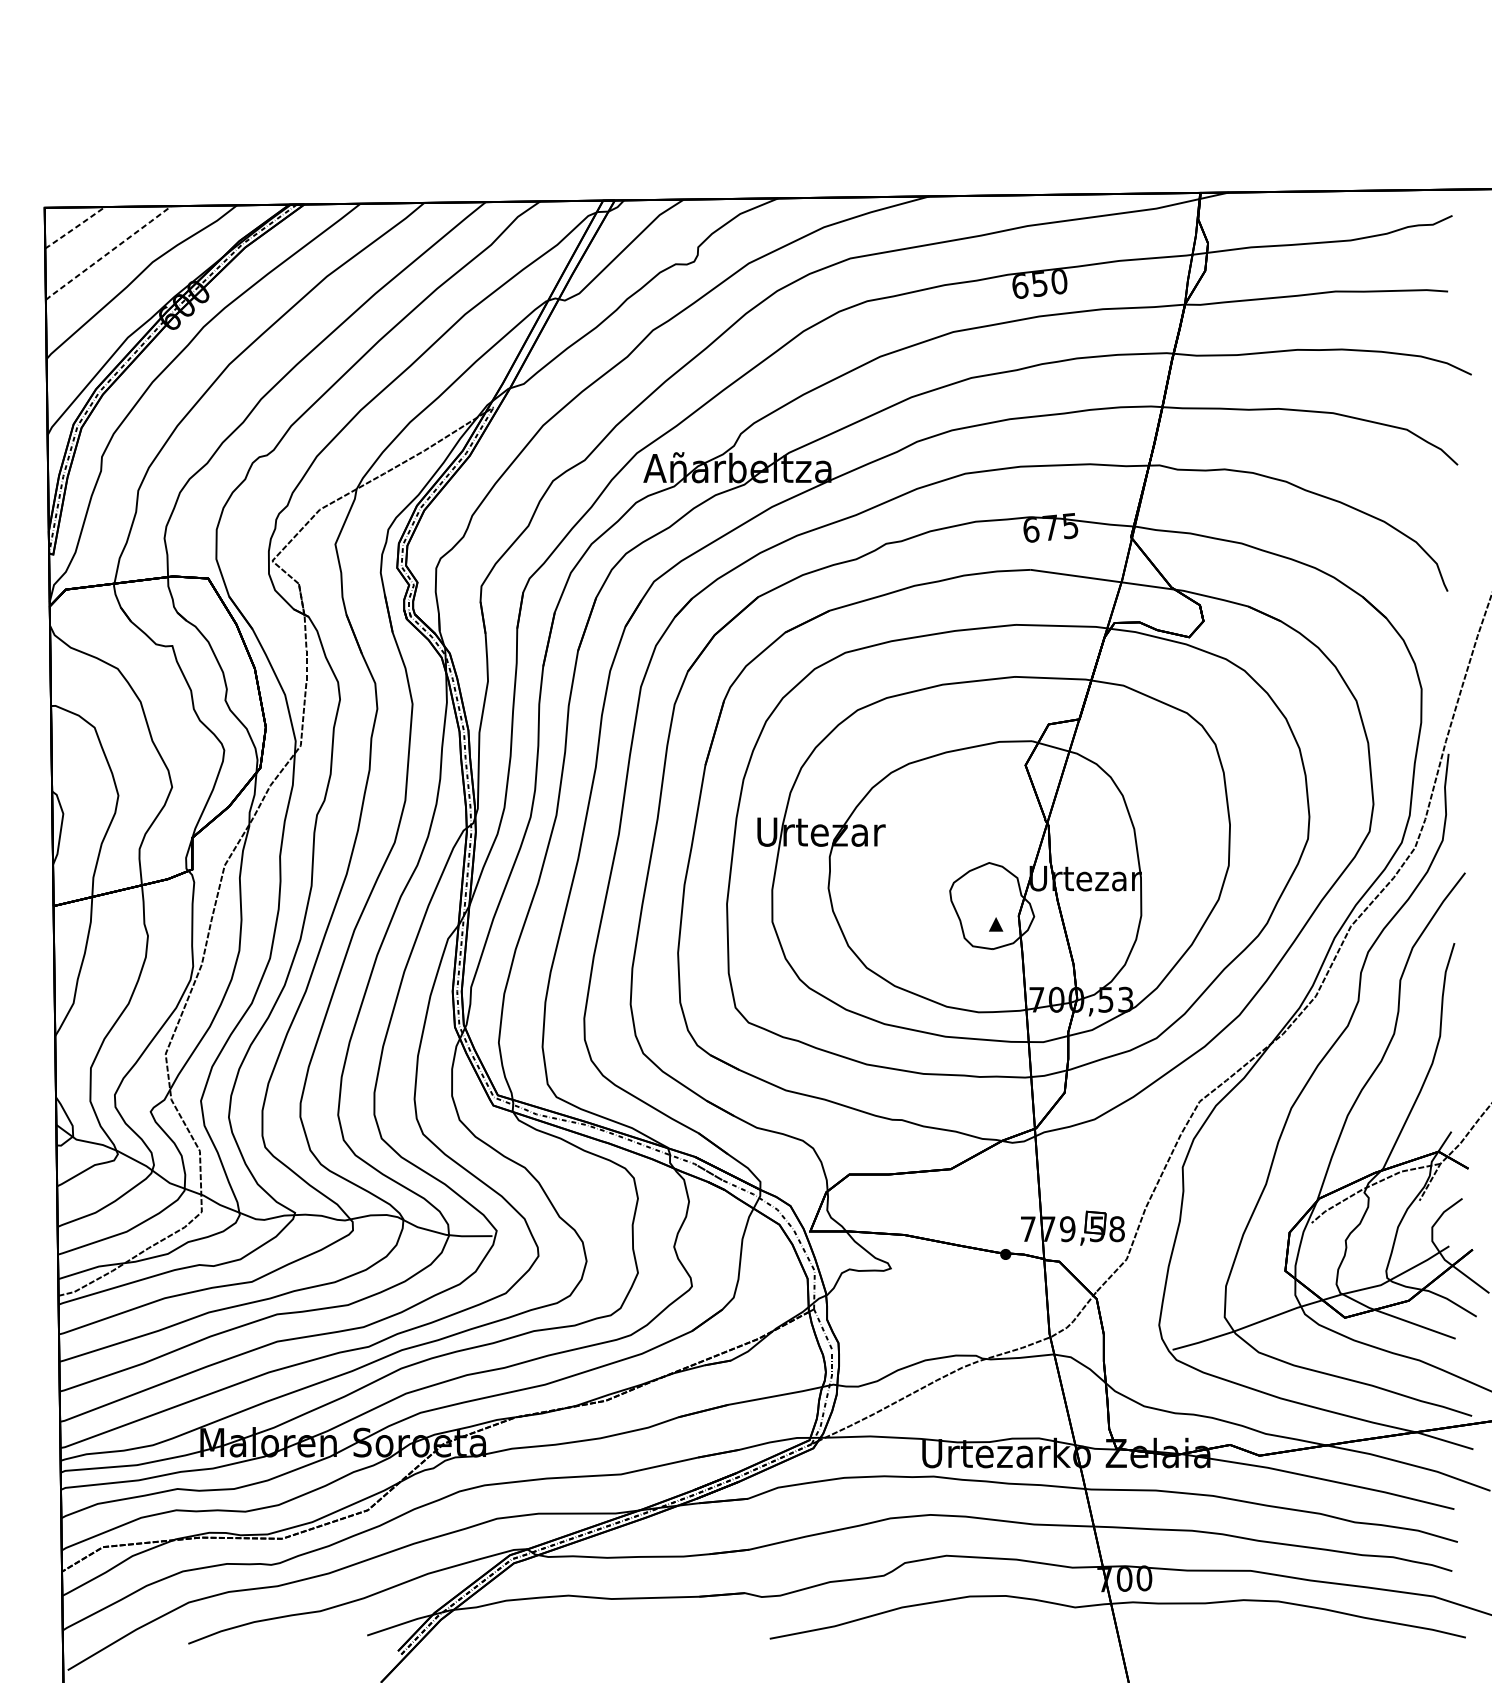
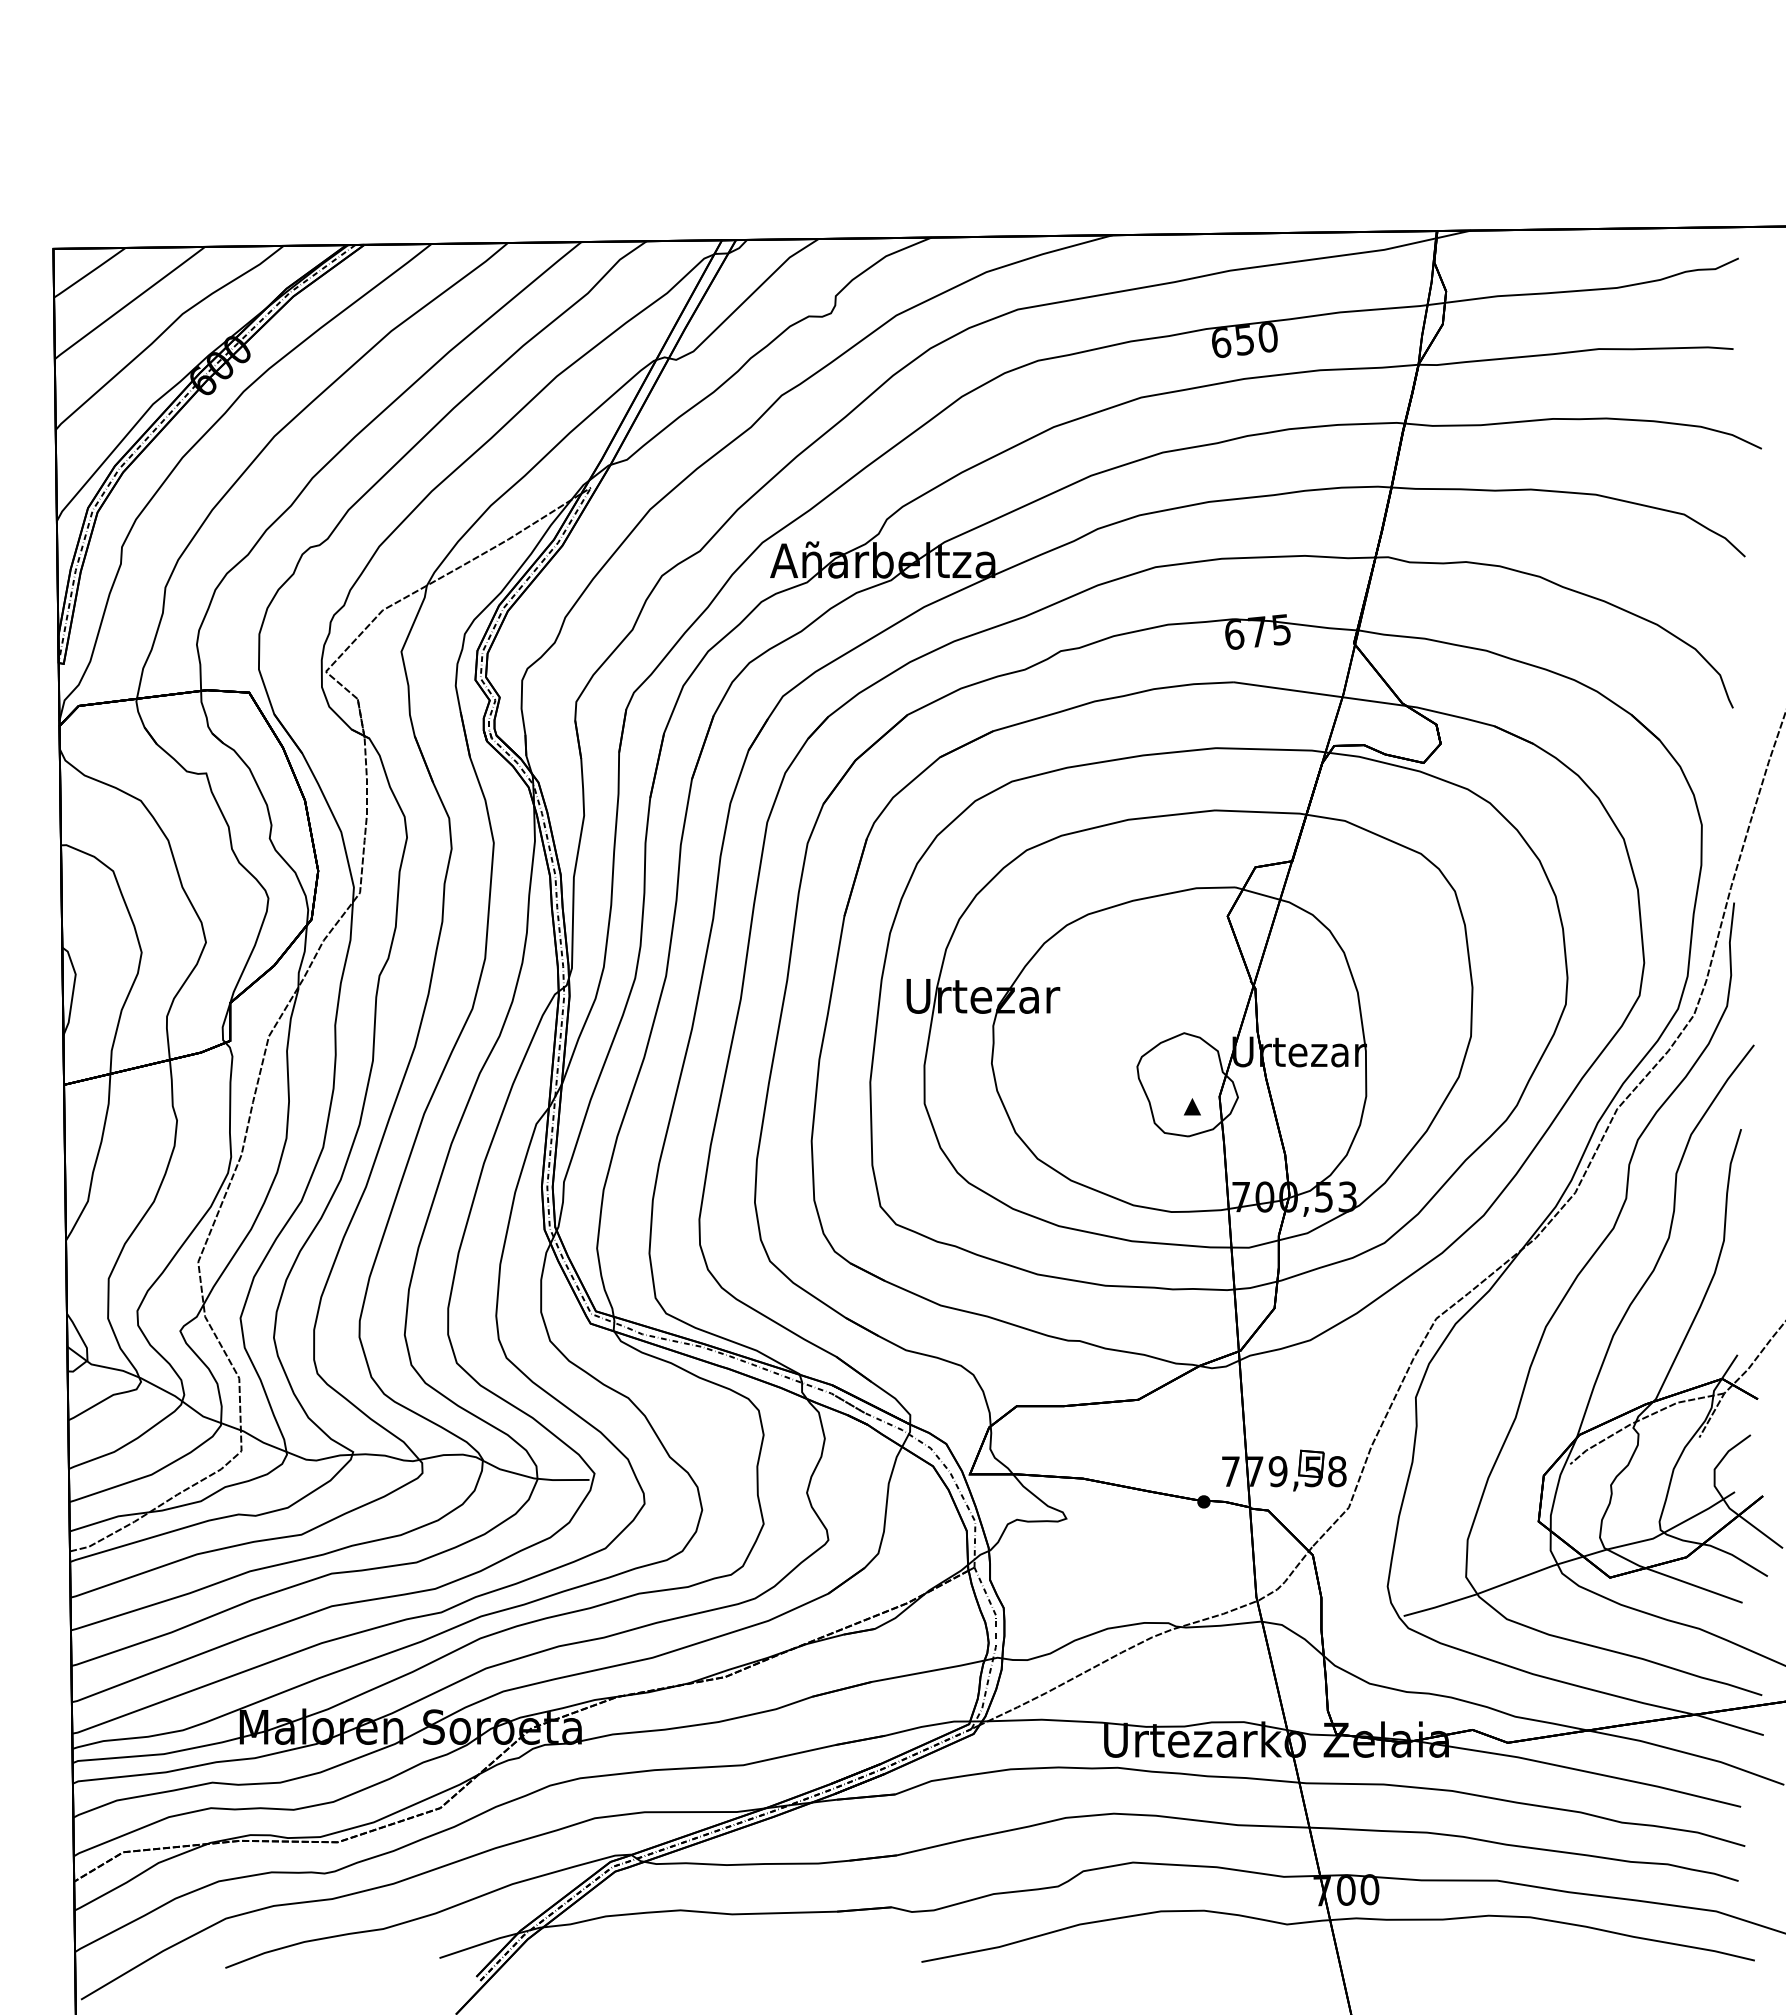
line: (75, 227) -> (90, 272), dashed -> solid
line: (108, 252) -> (129, 302), dashed -> solid

